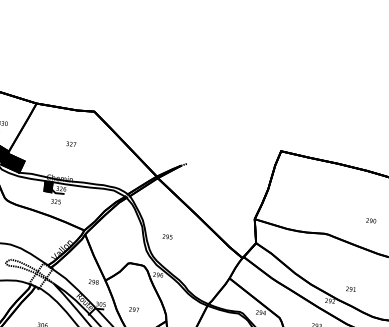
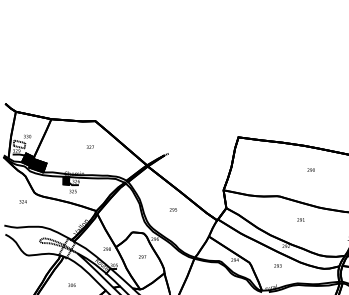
text: (70, 143) -> (89, 146), moved
text: (370, 219) -> (310, 169), moved
text: (167, 236) -> (173, 209), moved
text: (350, 288) -> (300, 219), moved
text: (134, 309) -> (142, 256), moved

